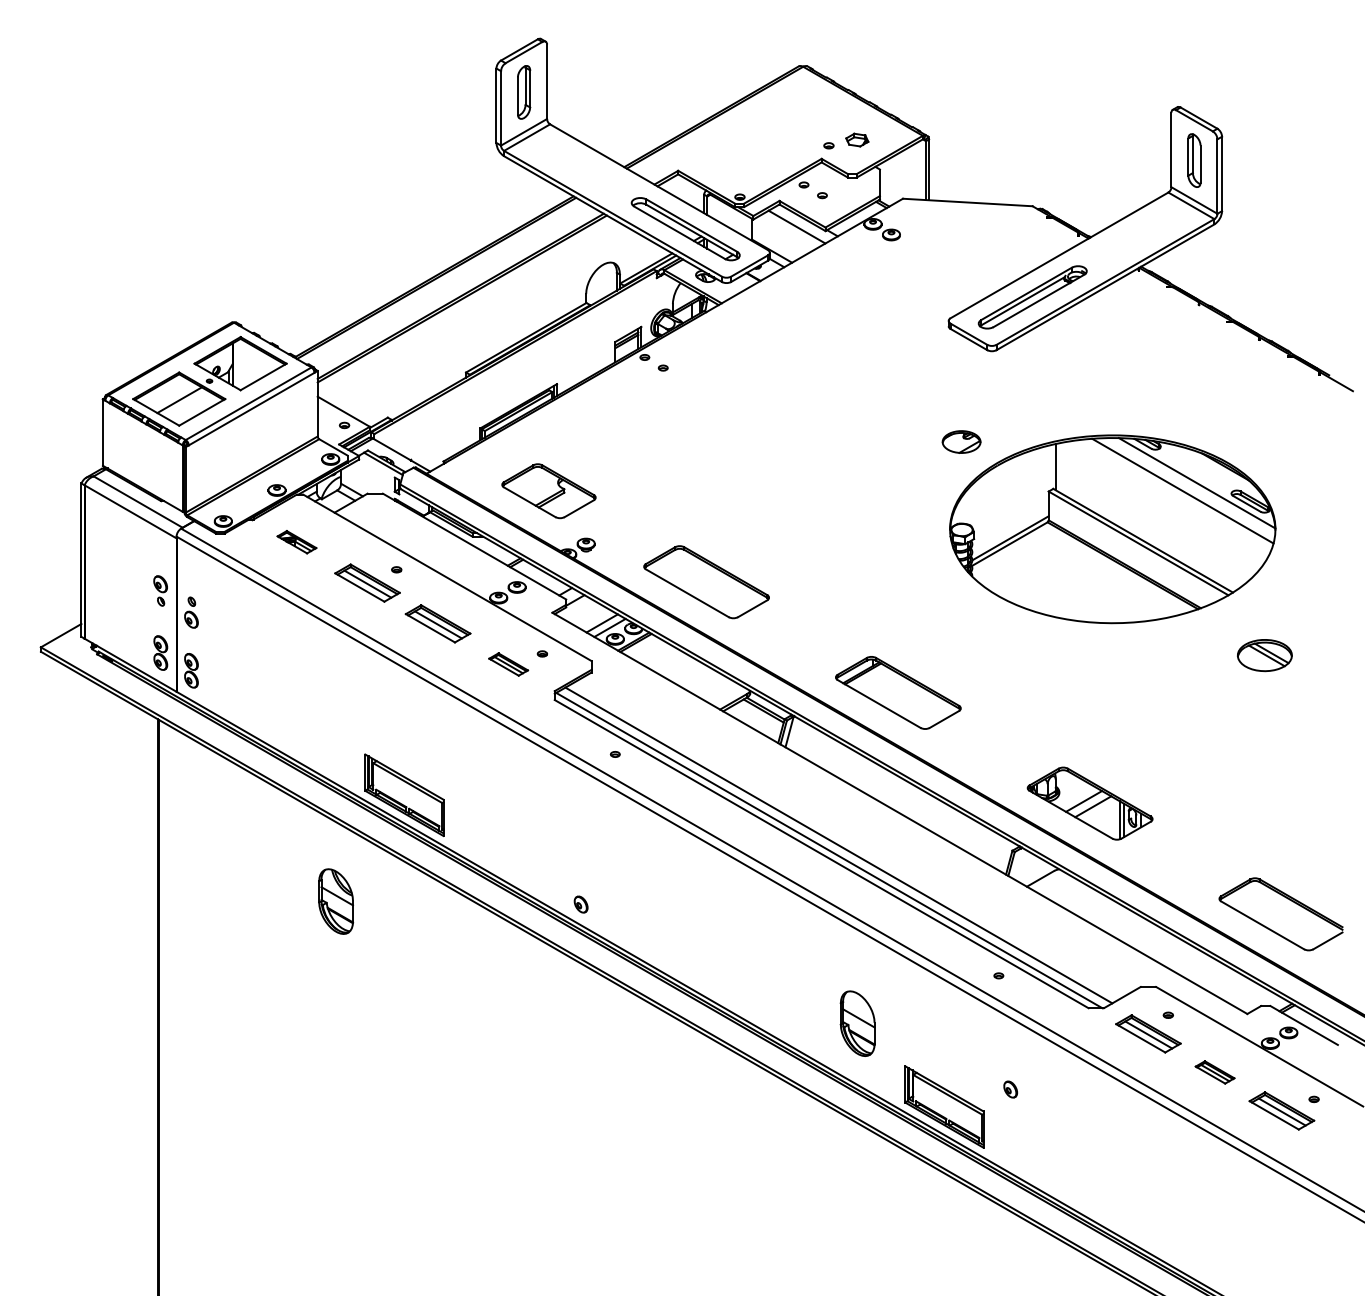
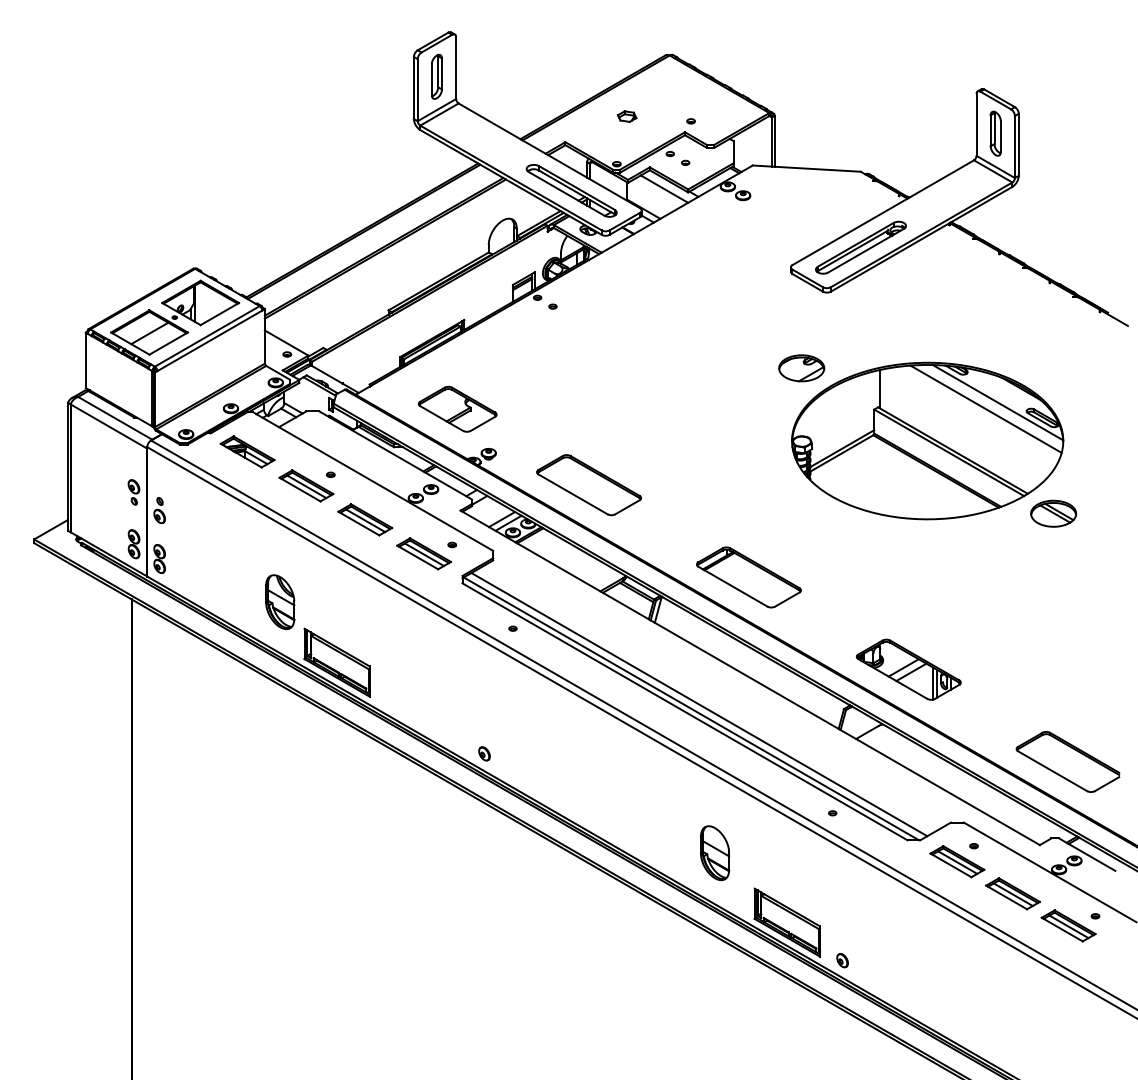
part: (857, 139) -> (627, 116), moved
part: (961, 441) -> (801, 367), size x1.43
part: (296, 541) -> (247, 451), size x1.67
part: (1264, 655) -> (1053, 513), moved
part: (508, 664) -> (423, 553), size x1.67
part: (336, 901) -> (280, 602), moved
part: (1214, 1072) -> (1012, 893), size x1.67
part: (1010, 1089) -> (842, 960), moved

